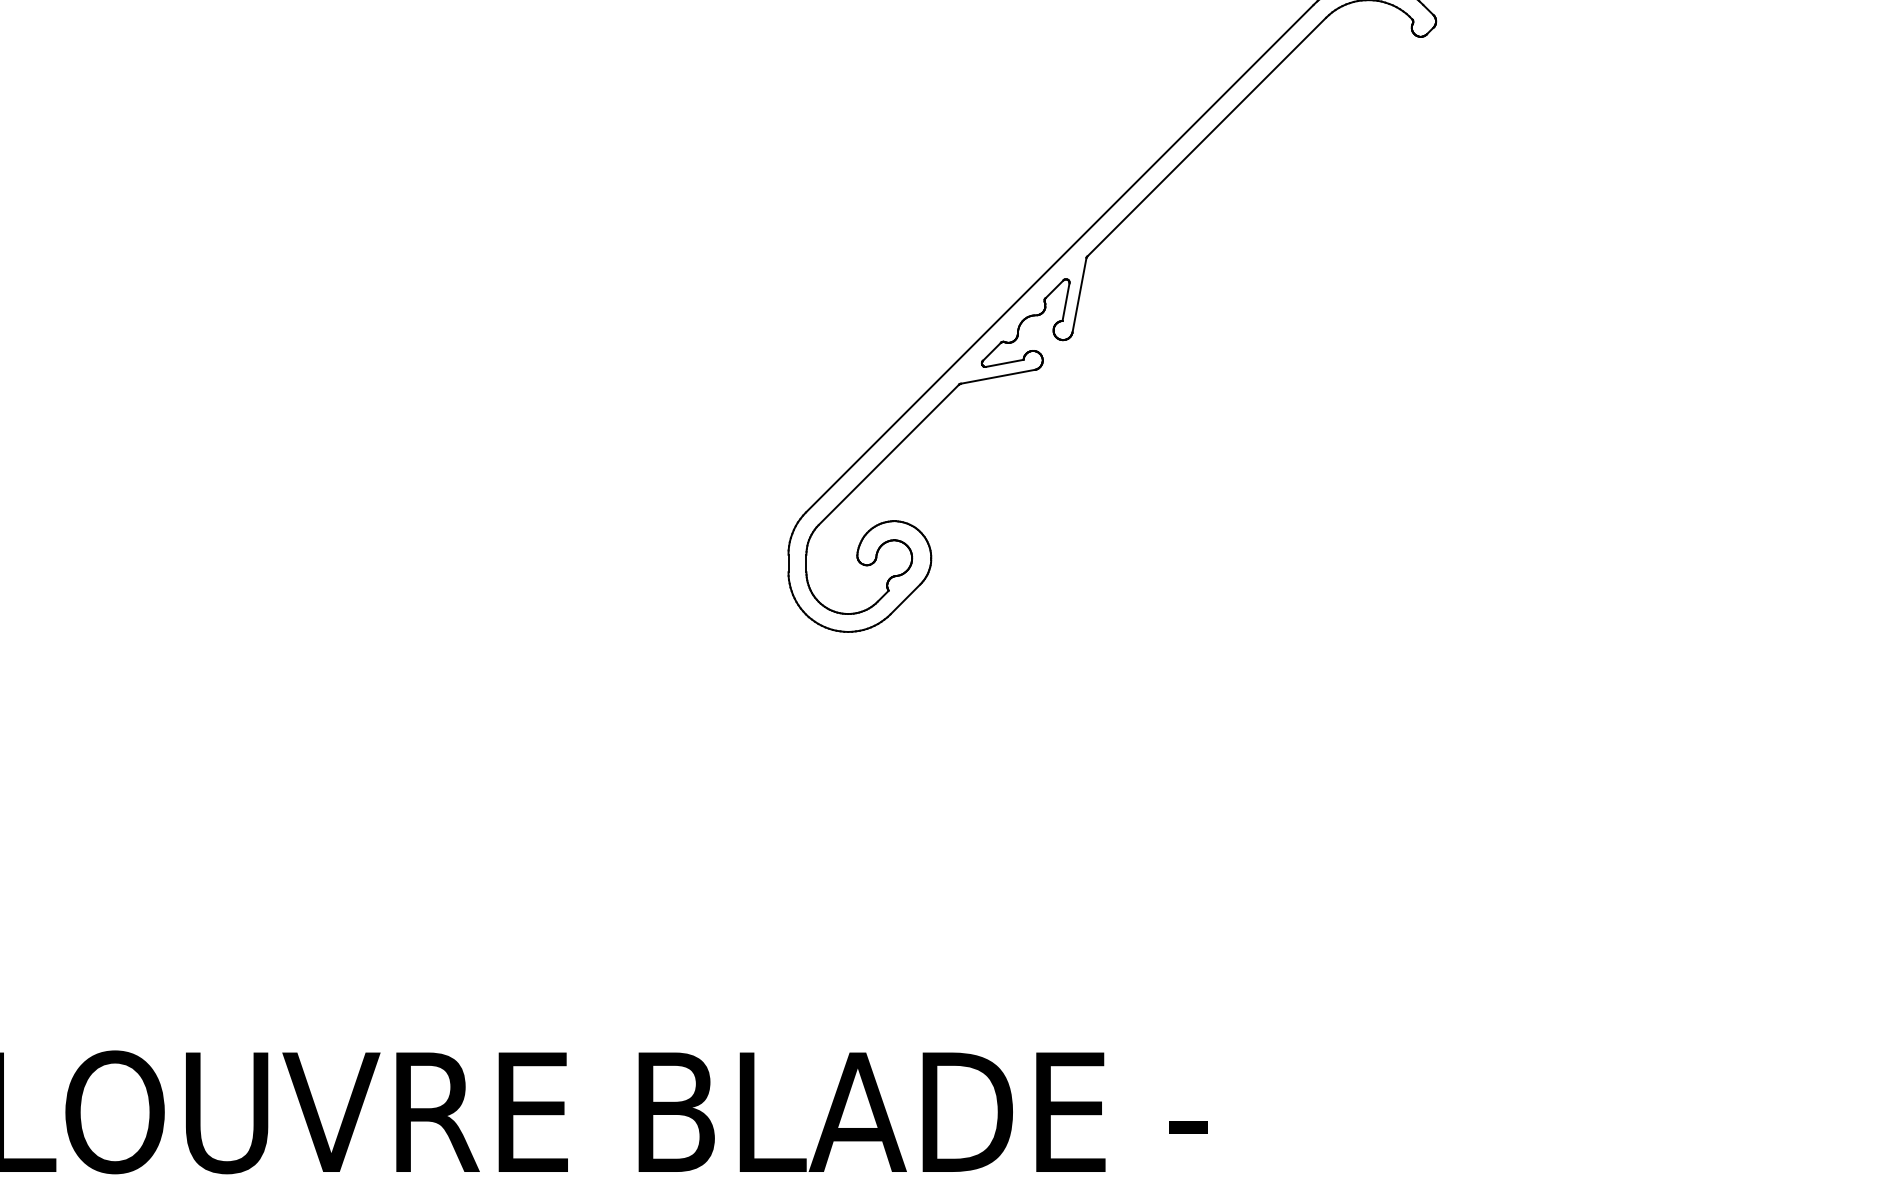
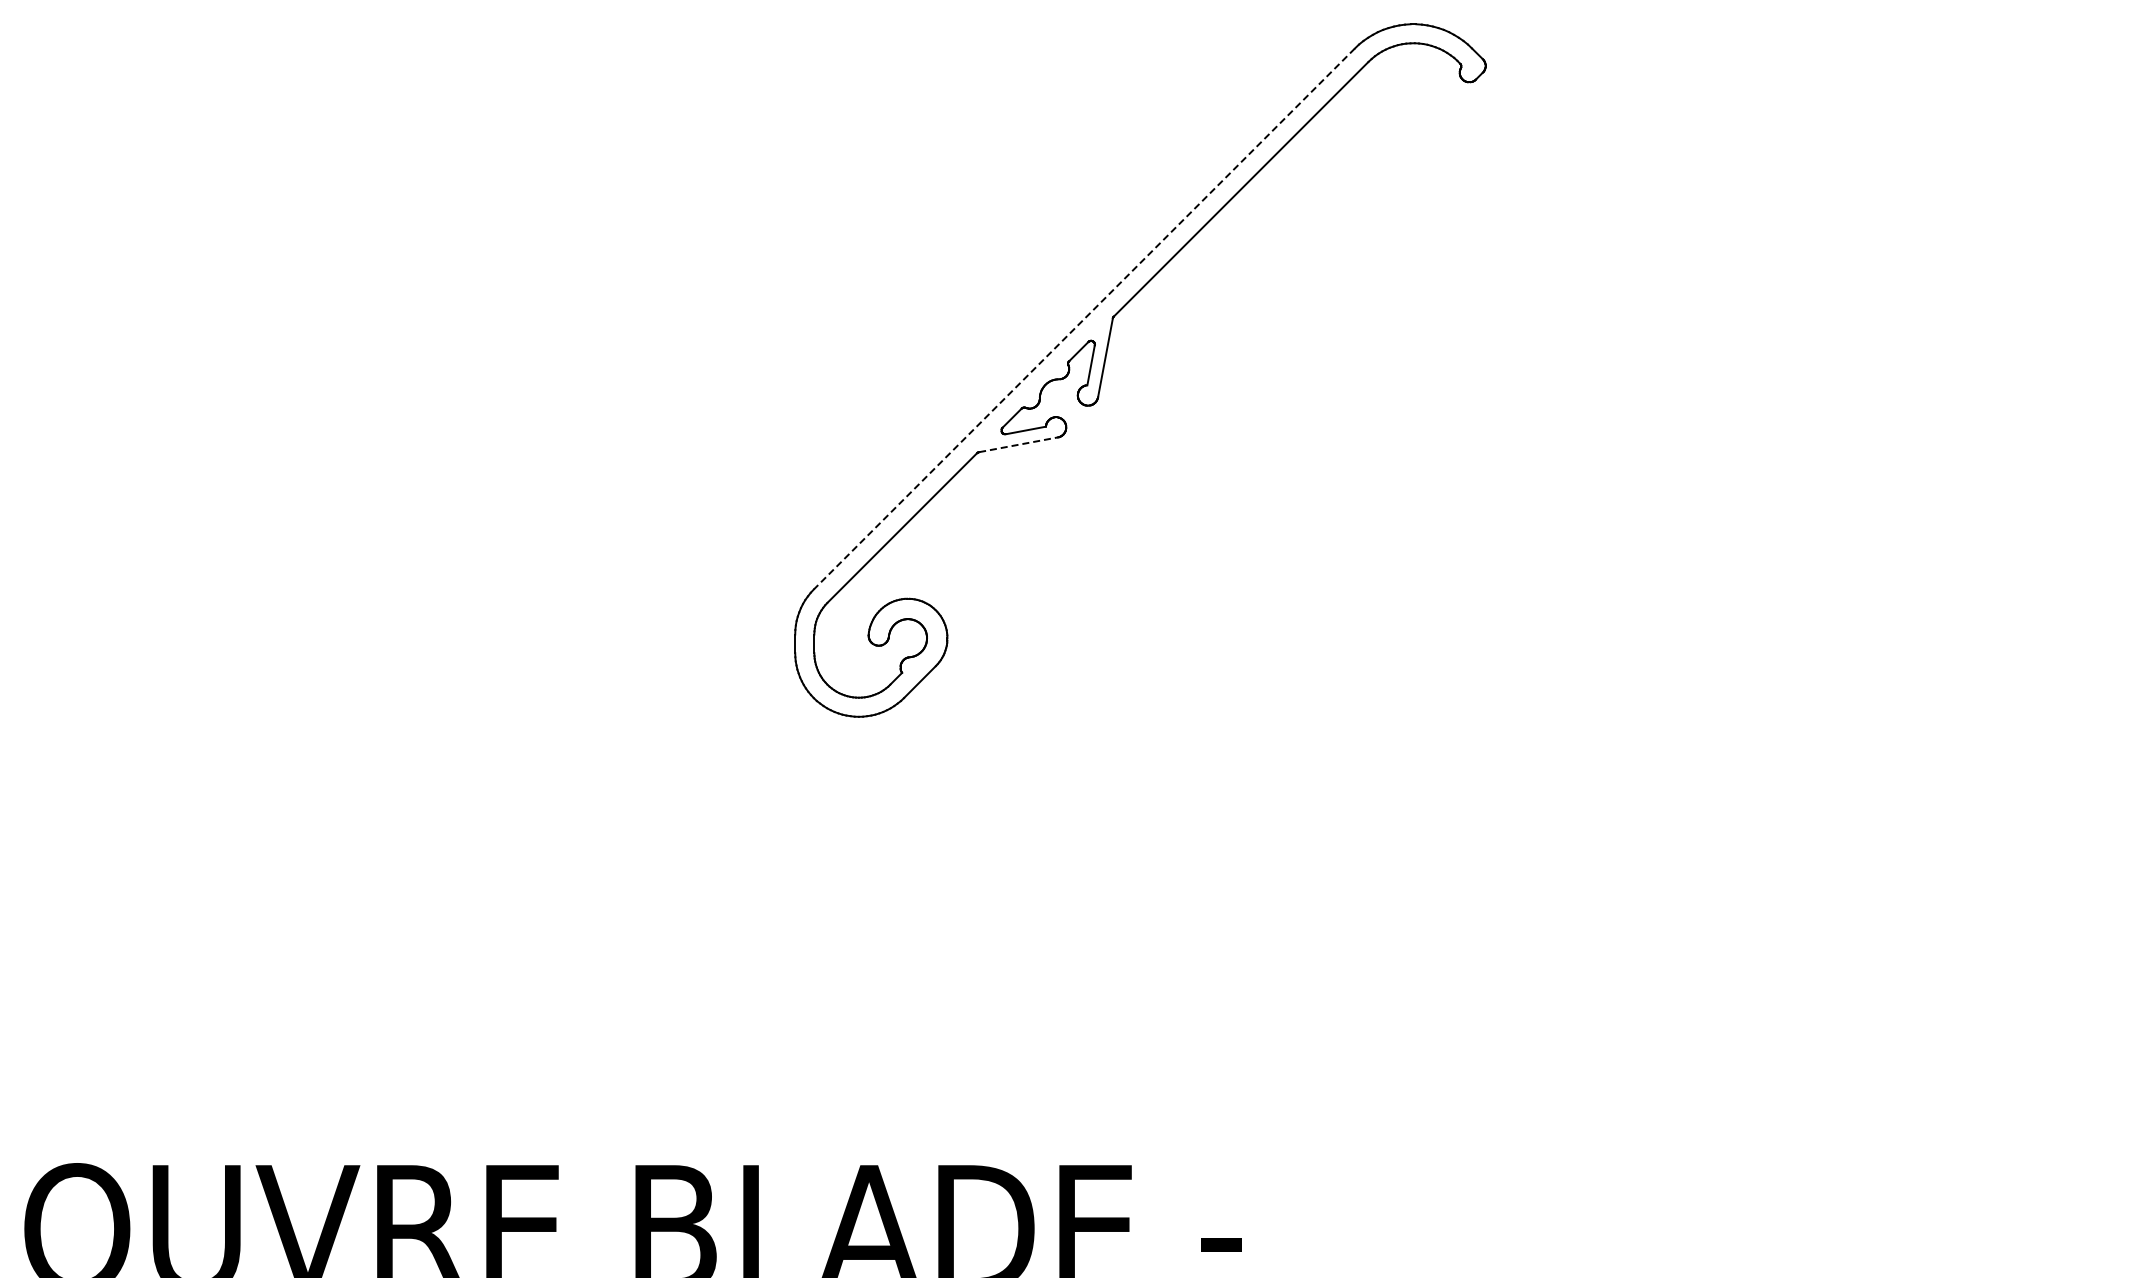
line: (1059, 258) -> (1084, 318), solid -> dashed
line: (998, 376) -> (1019, 444), solid -> dashed

